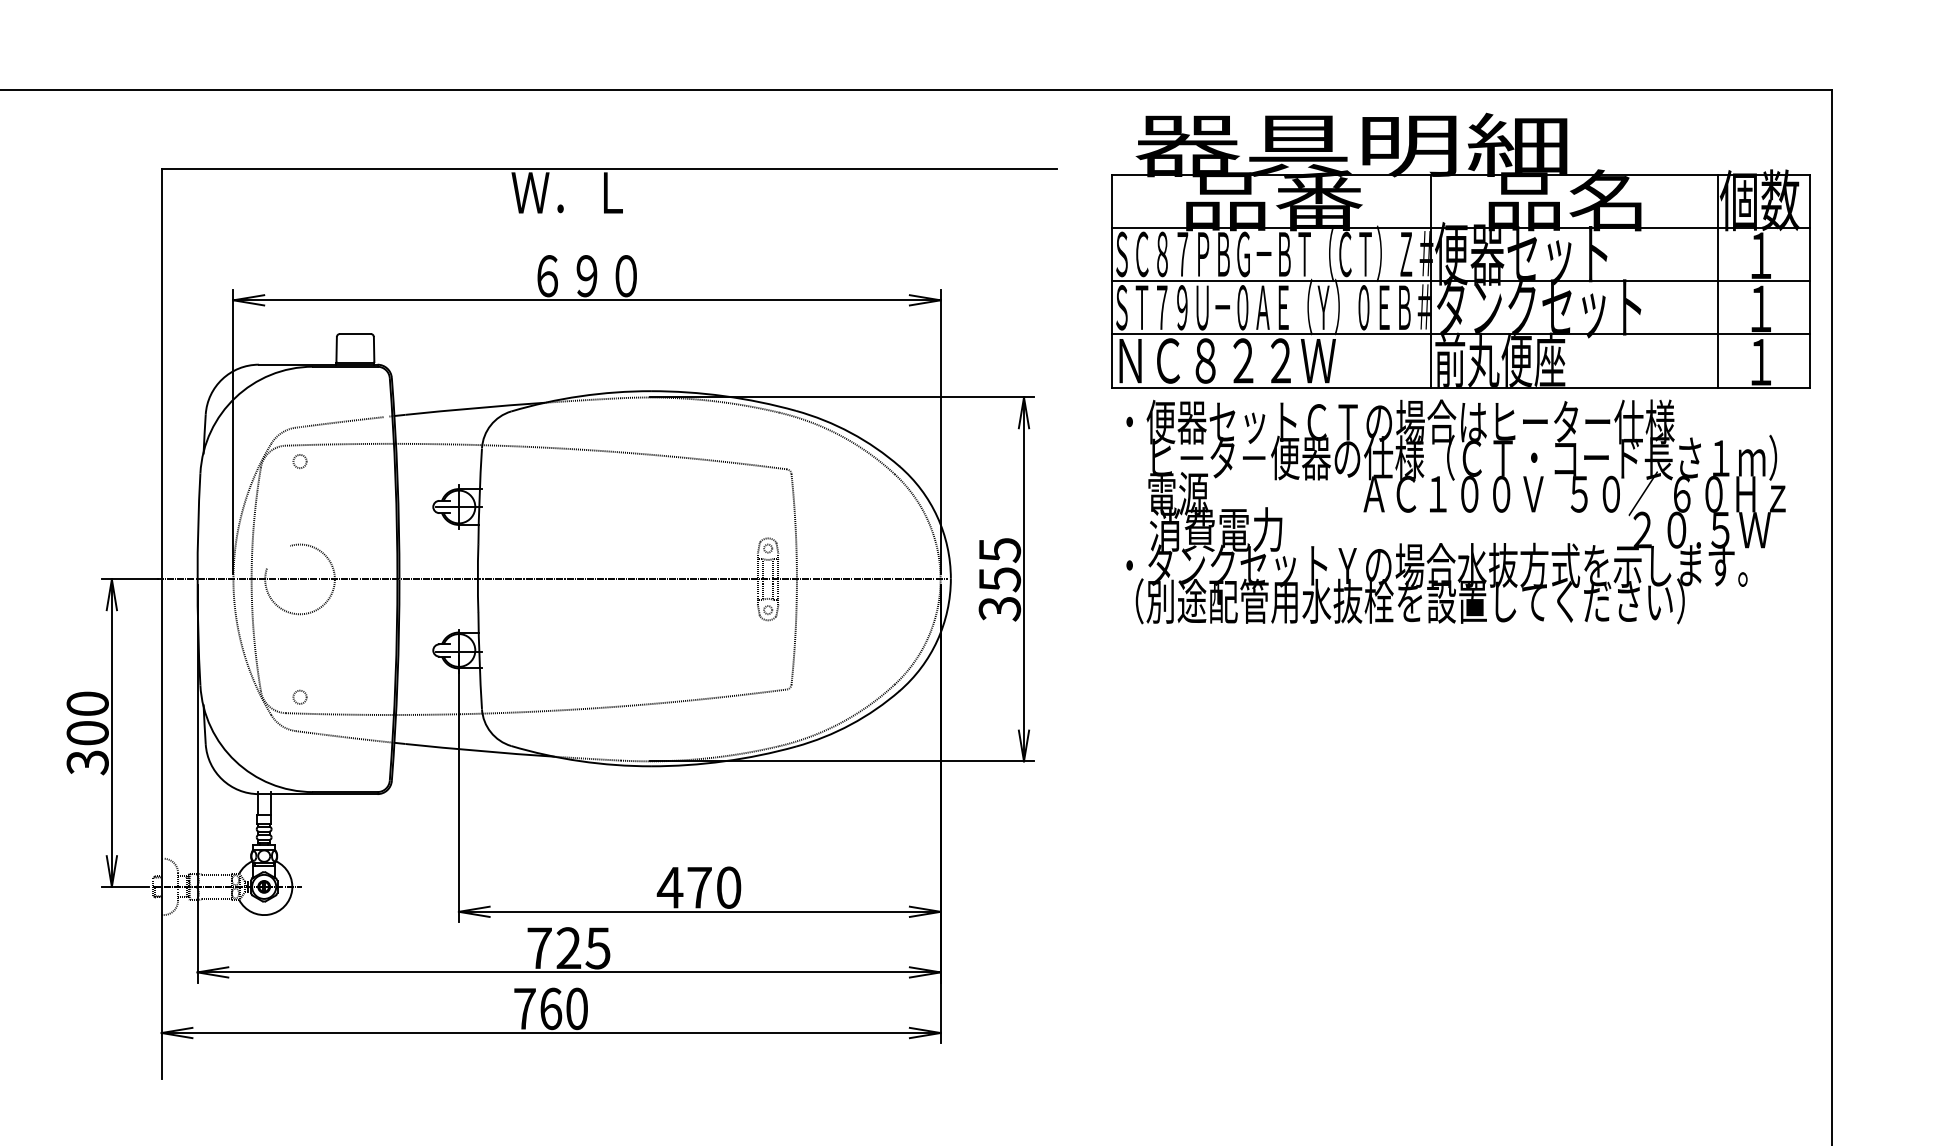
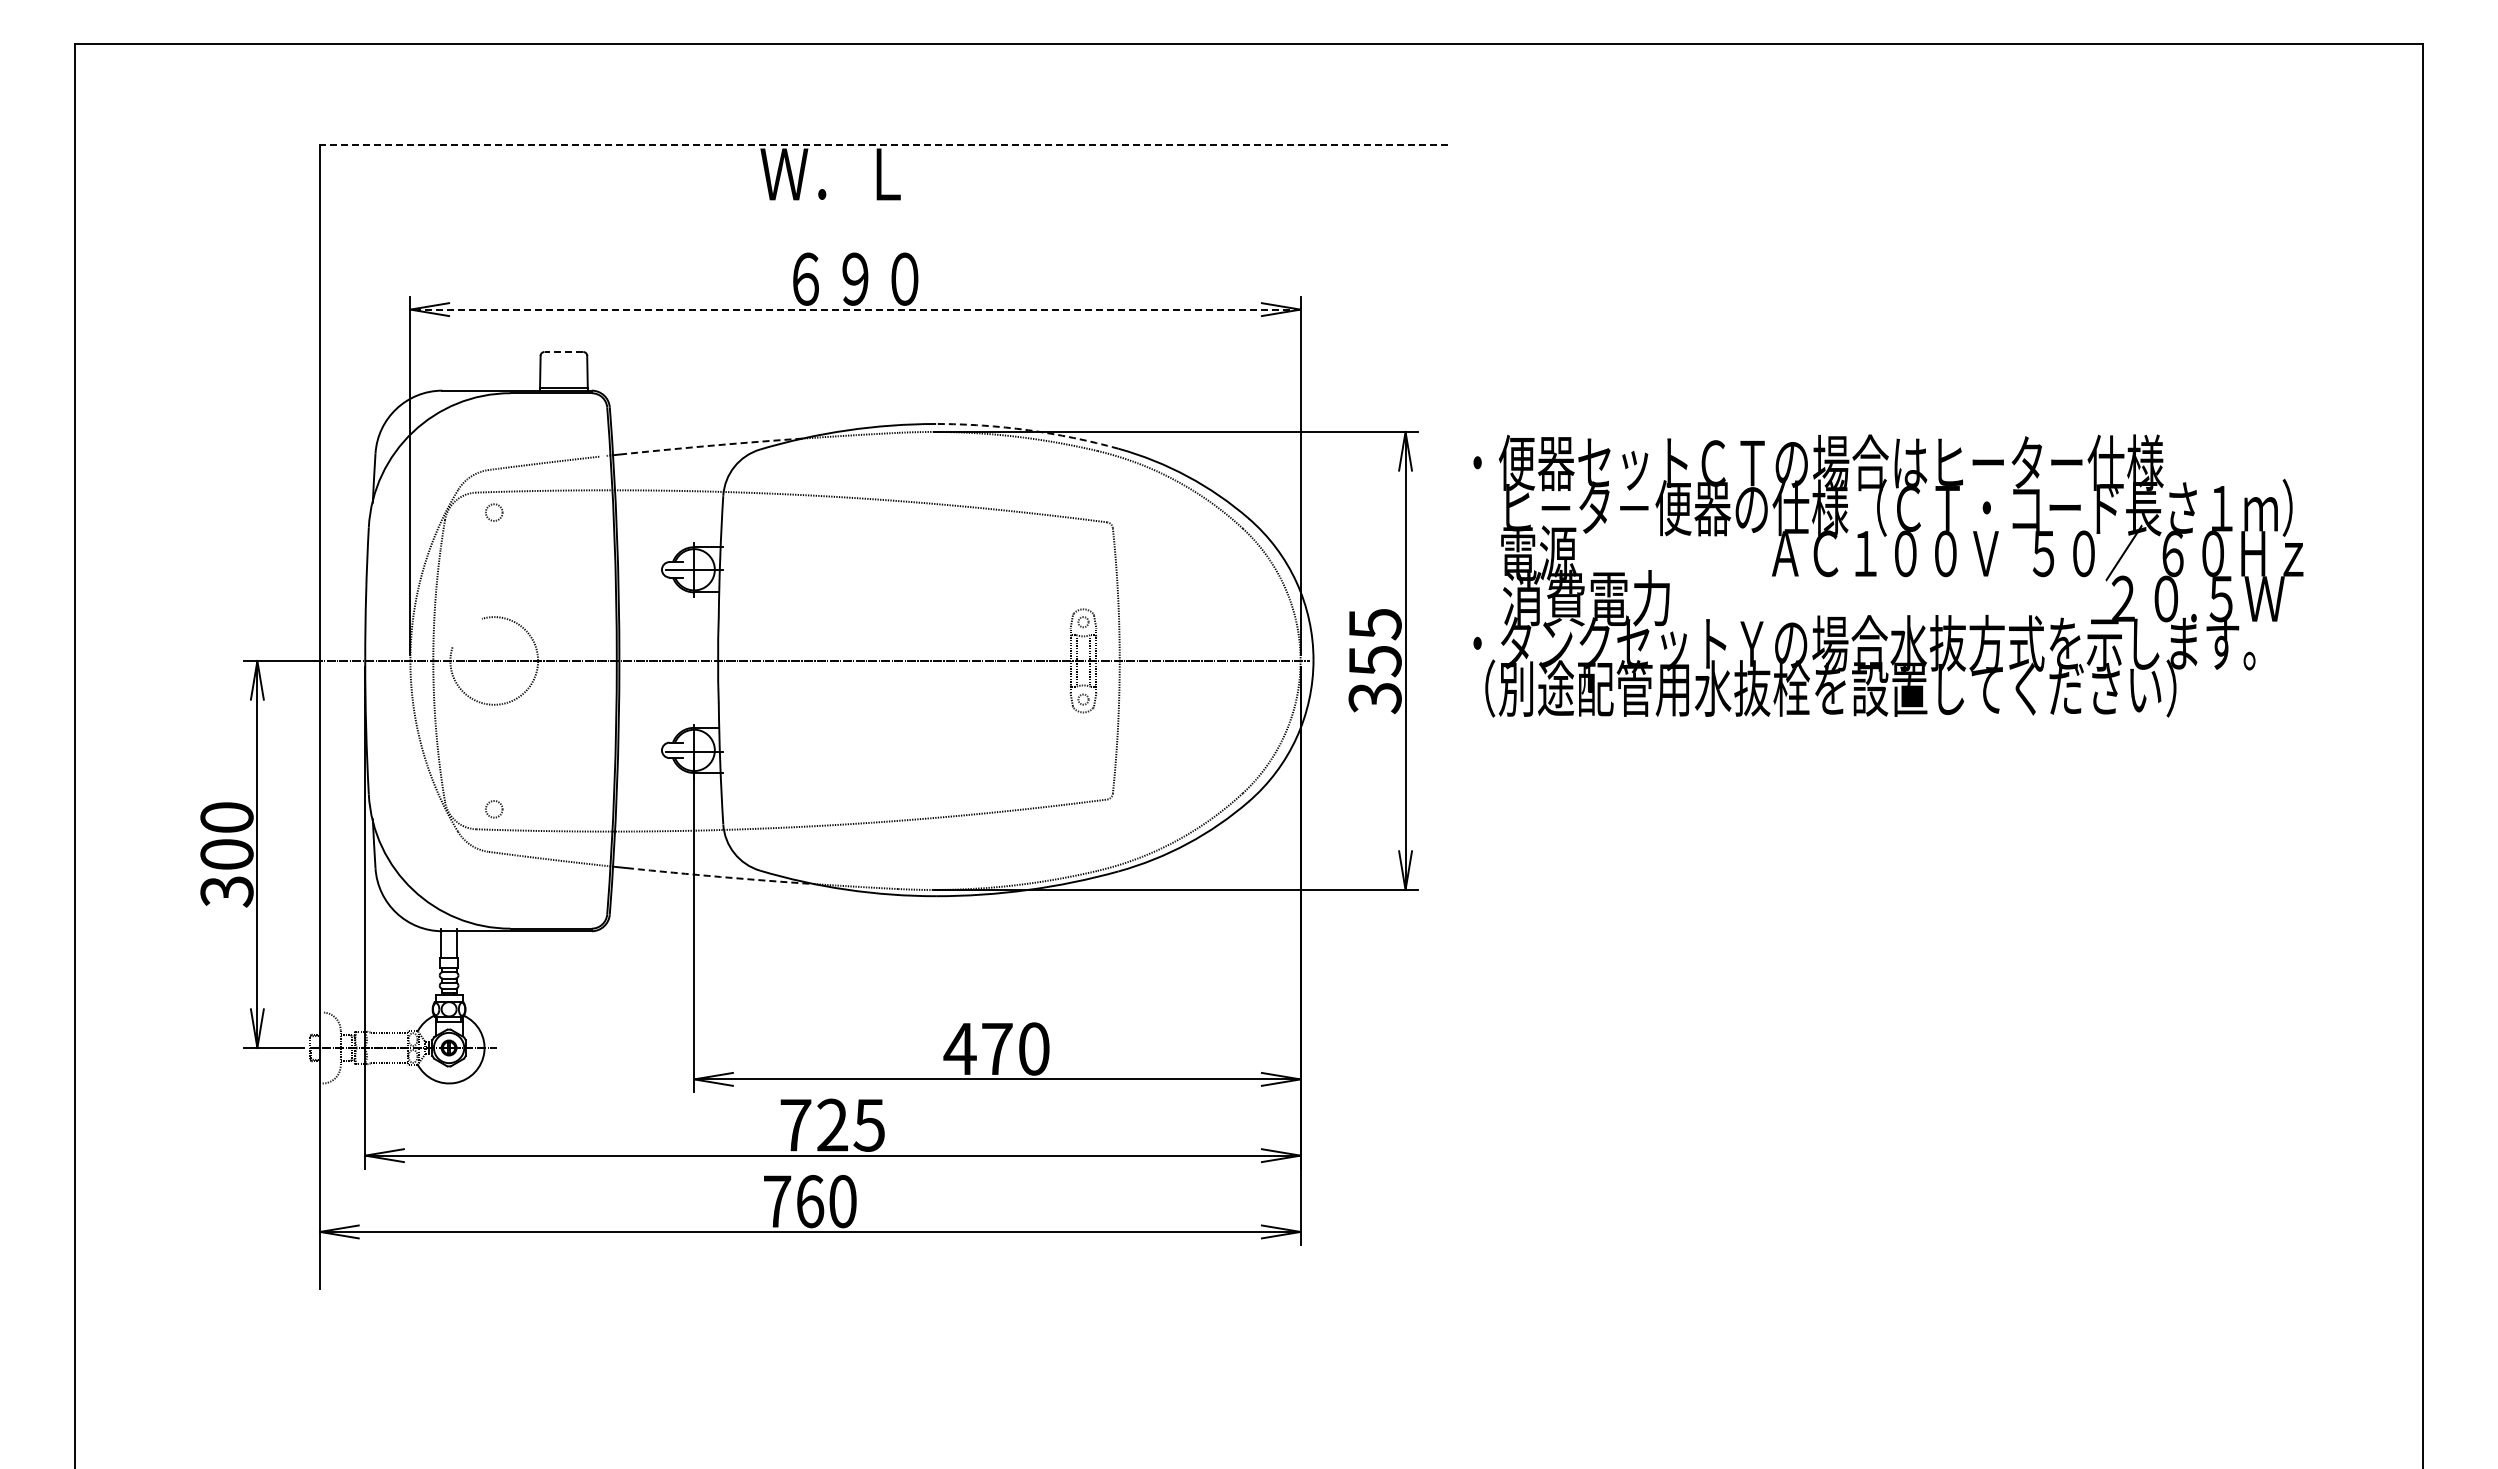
line: (609, 169) -> (883, 144), solid -> dashed
part: (1460, 250) -> (1955, 246), removed
line: (587, 300) -> (855, 309), solid -> dashed
line: (355, 334) -> (563, 352), solid -> dashed
arc: (724, 396) -> (1028, 430), solid -> dashed
arc: (475, 408) -> (714, 445), solid -> dashed
text: (1456, 511) -> (1888, 575), moved
arc: (479, 750) -> (720, 876), solid -> dashed

